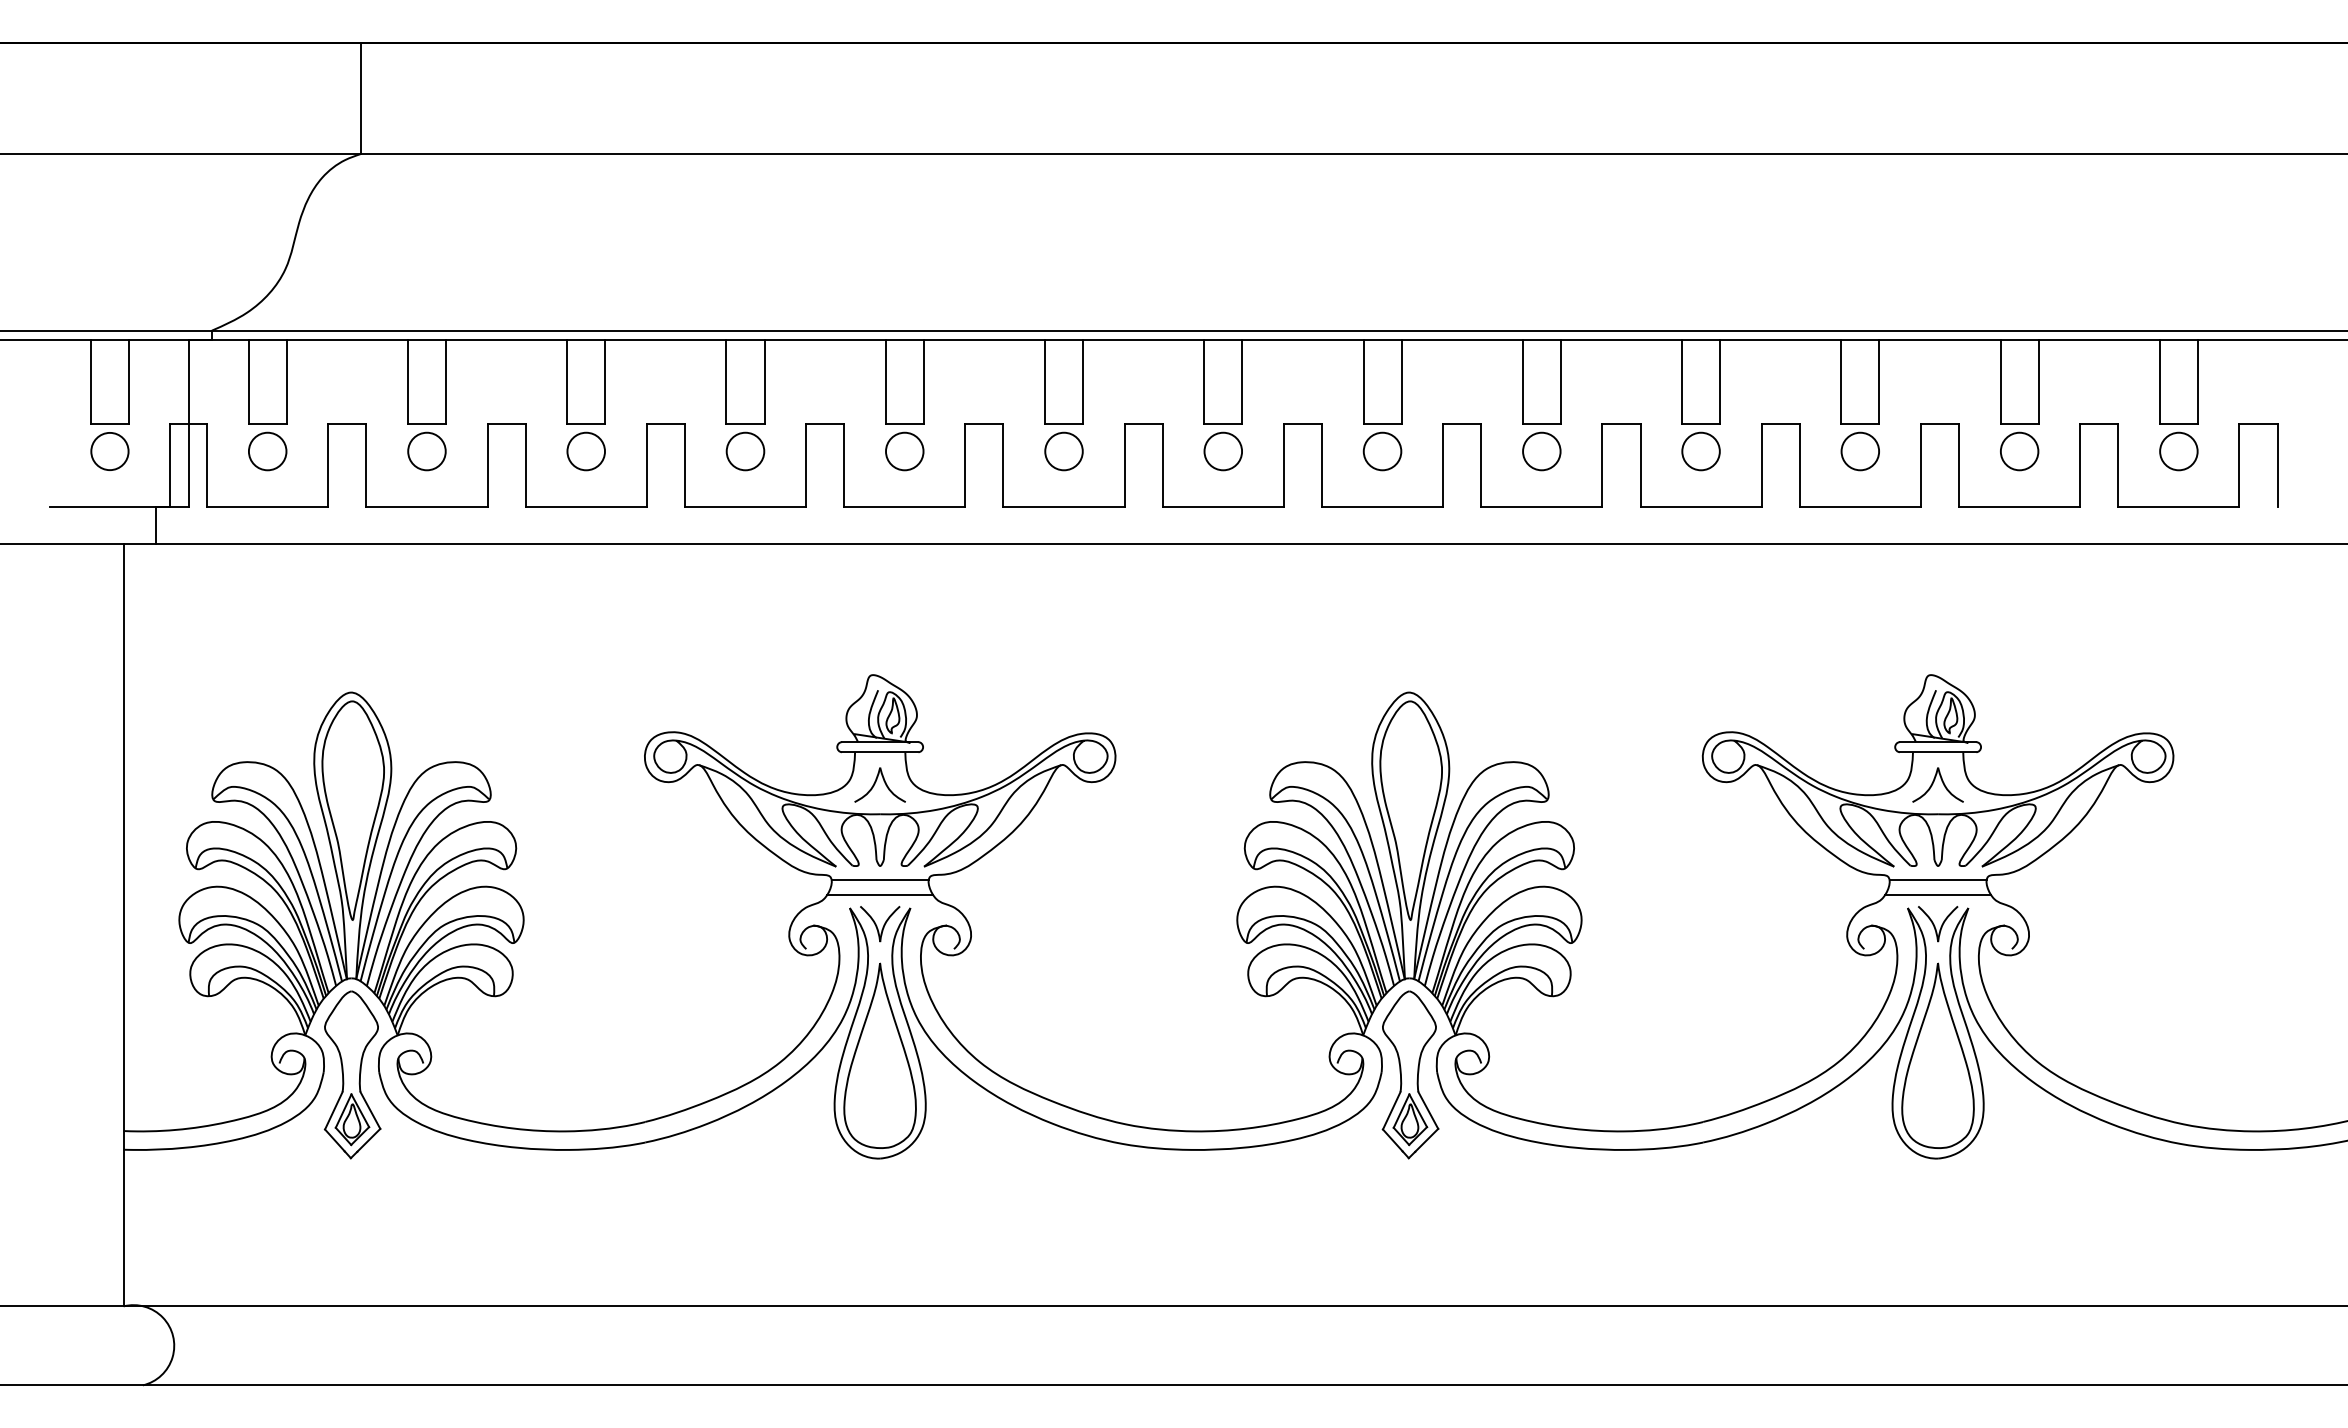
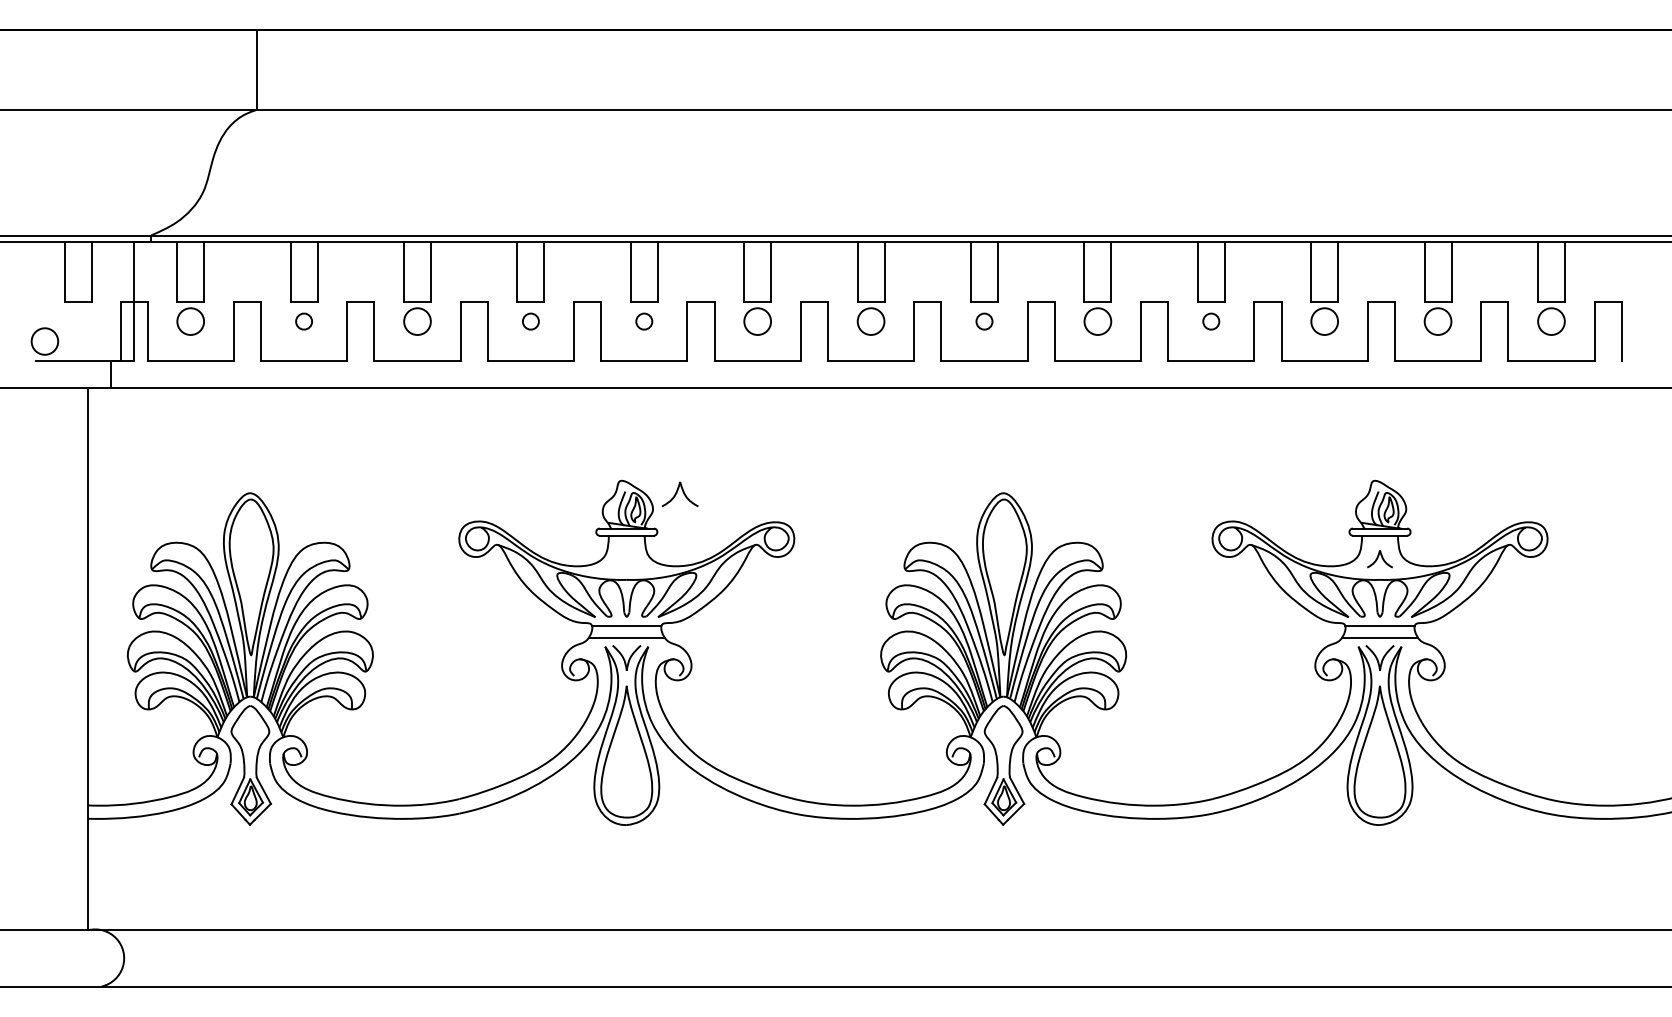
circle: (109, 451) -> (44, 341), moved
circle: (426, 451) -> (303, 321), size x0.6
circle: (745, 451) -> (530, 321), size x0.6
circle: (904, 451) -> (644, 321), size x0.6
circle: (1382, 451) -> (984, 321), size x0.6
circle: (1700, 451) -> (1210, 321), size x0.6
part: (879, 784) -> (679, 493), moved
part: (1937, 784) -> (1379, 558), size x0.7

